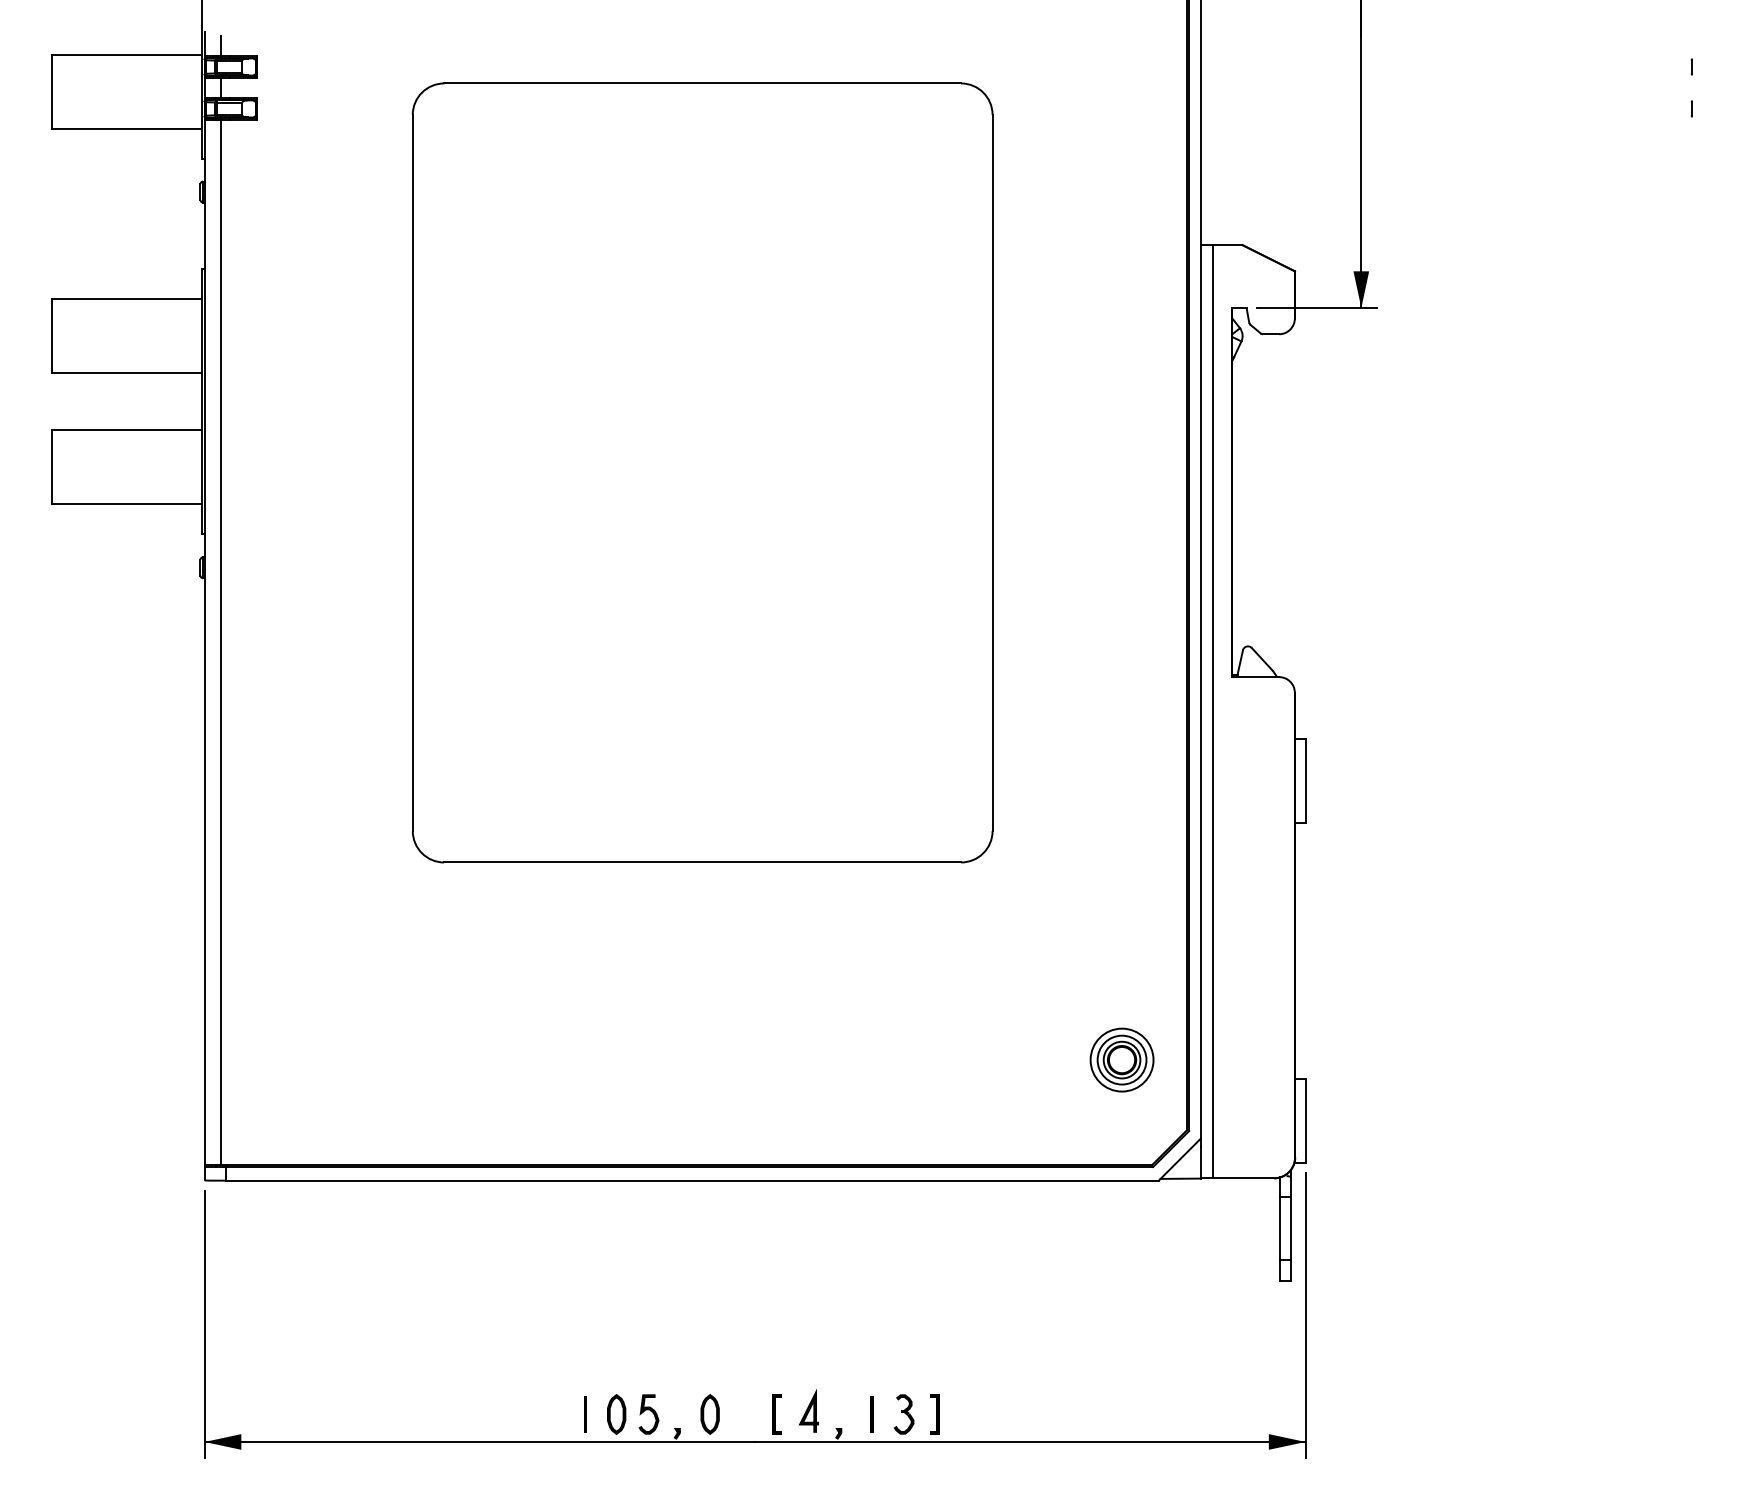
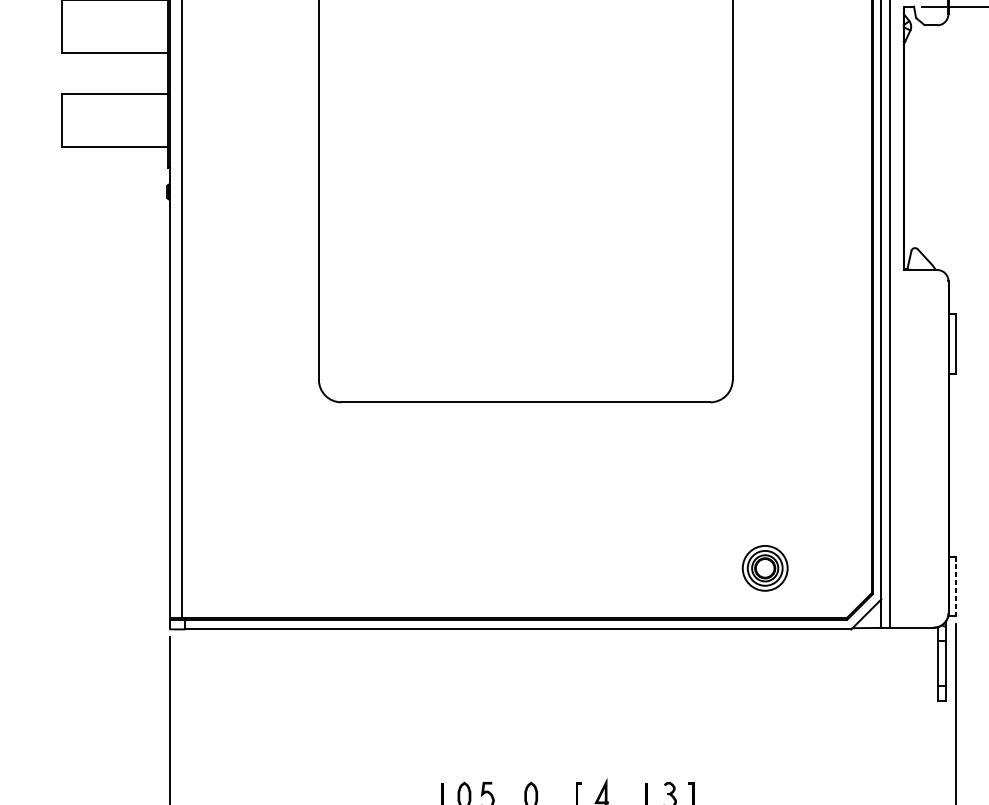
part: (1121, 1059) -> (764, 567), moved
line: (1305, 1120) -> (956, 586), solid -> dashed

